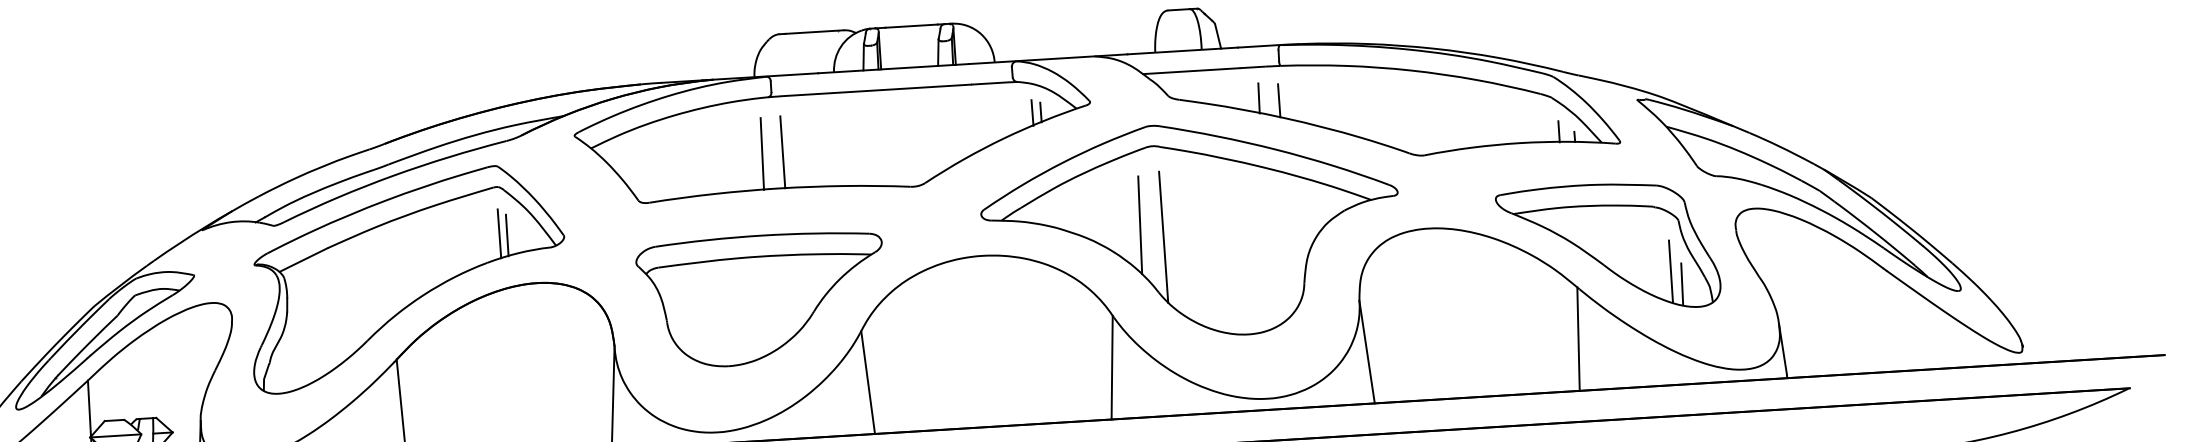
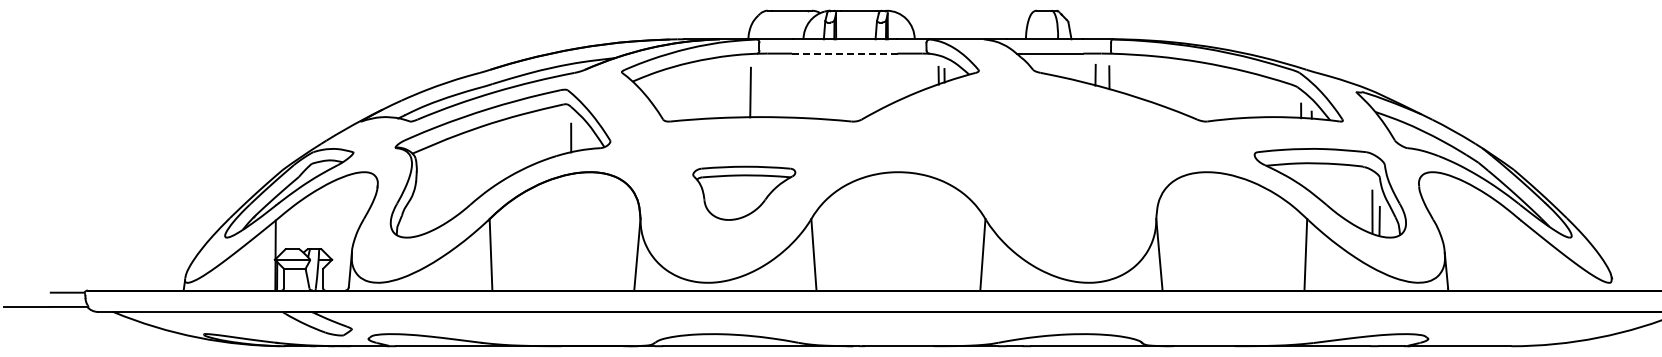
line: (894, 89) -> (844, 53), solid -> dashed
line: (782, 152) -> (764, 92), removed
part: (1191, 230) -> (1043, 163), removed
line: (498, 233) -> (565, 136), removed
part: (762, 300) -> (744, 193), size x0.6

